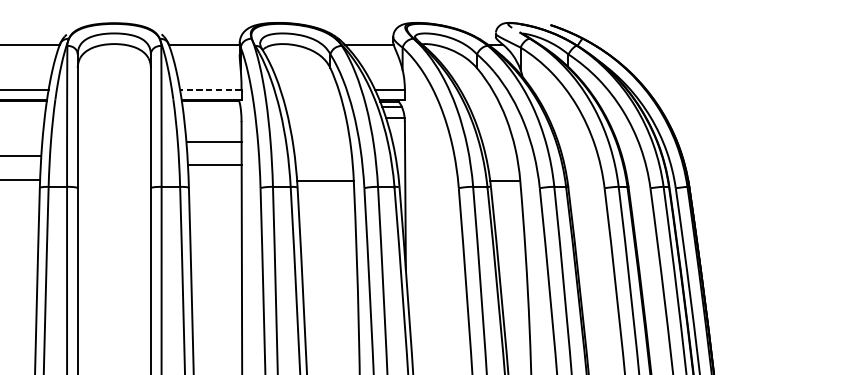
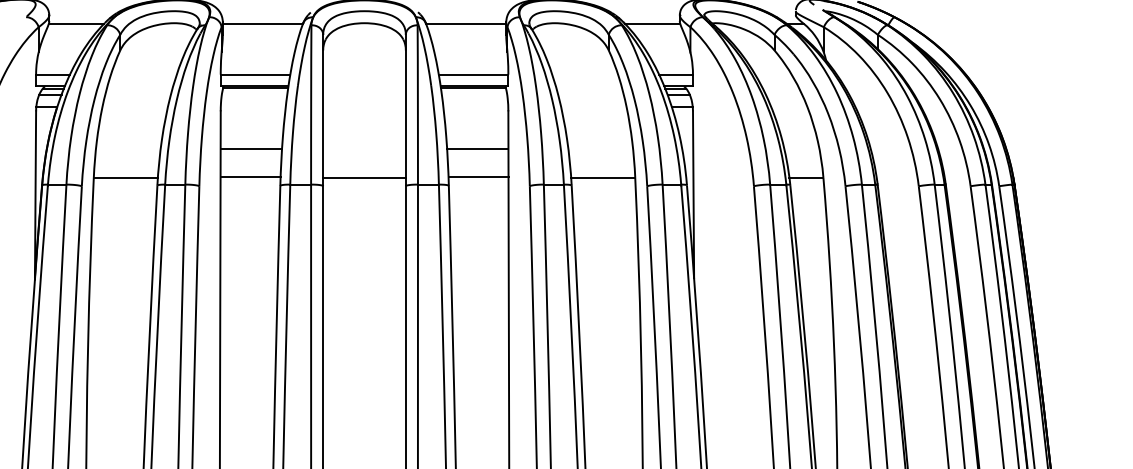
line: (210, 89) -> (473, 74), dashed -> solid
line: (214, 141) -> (477, 149), moved
line: (215, 164) -> (478, 176), moved
line: (114, 180) -> (364, 177), added

